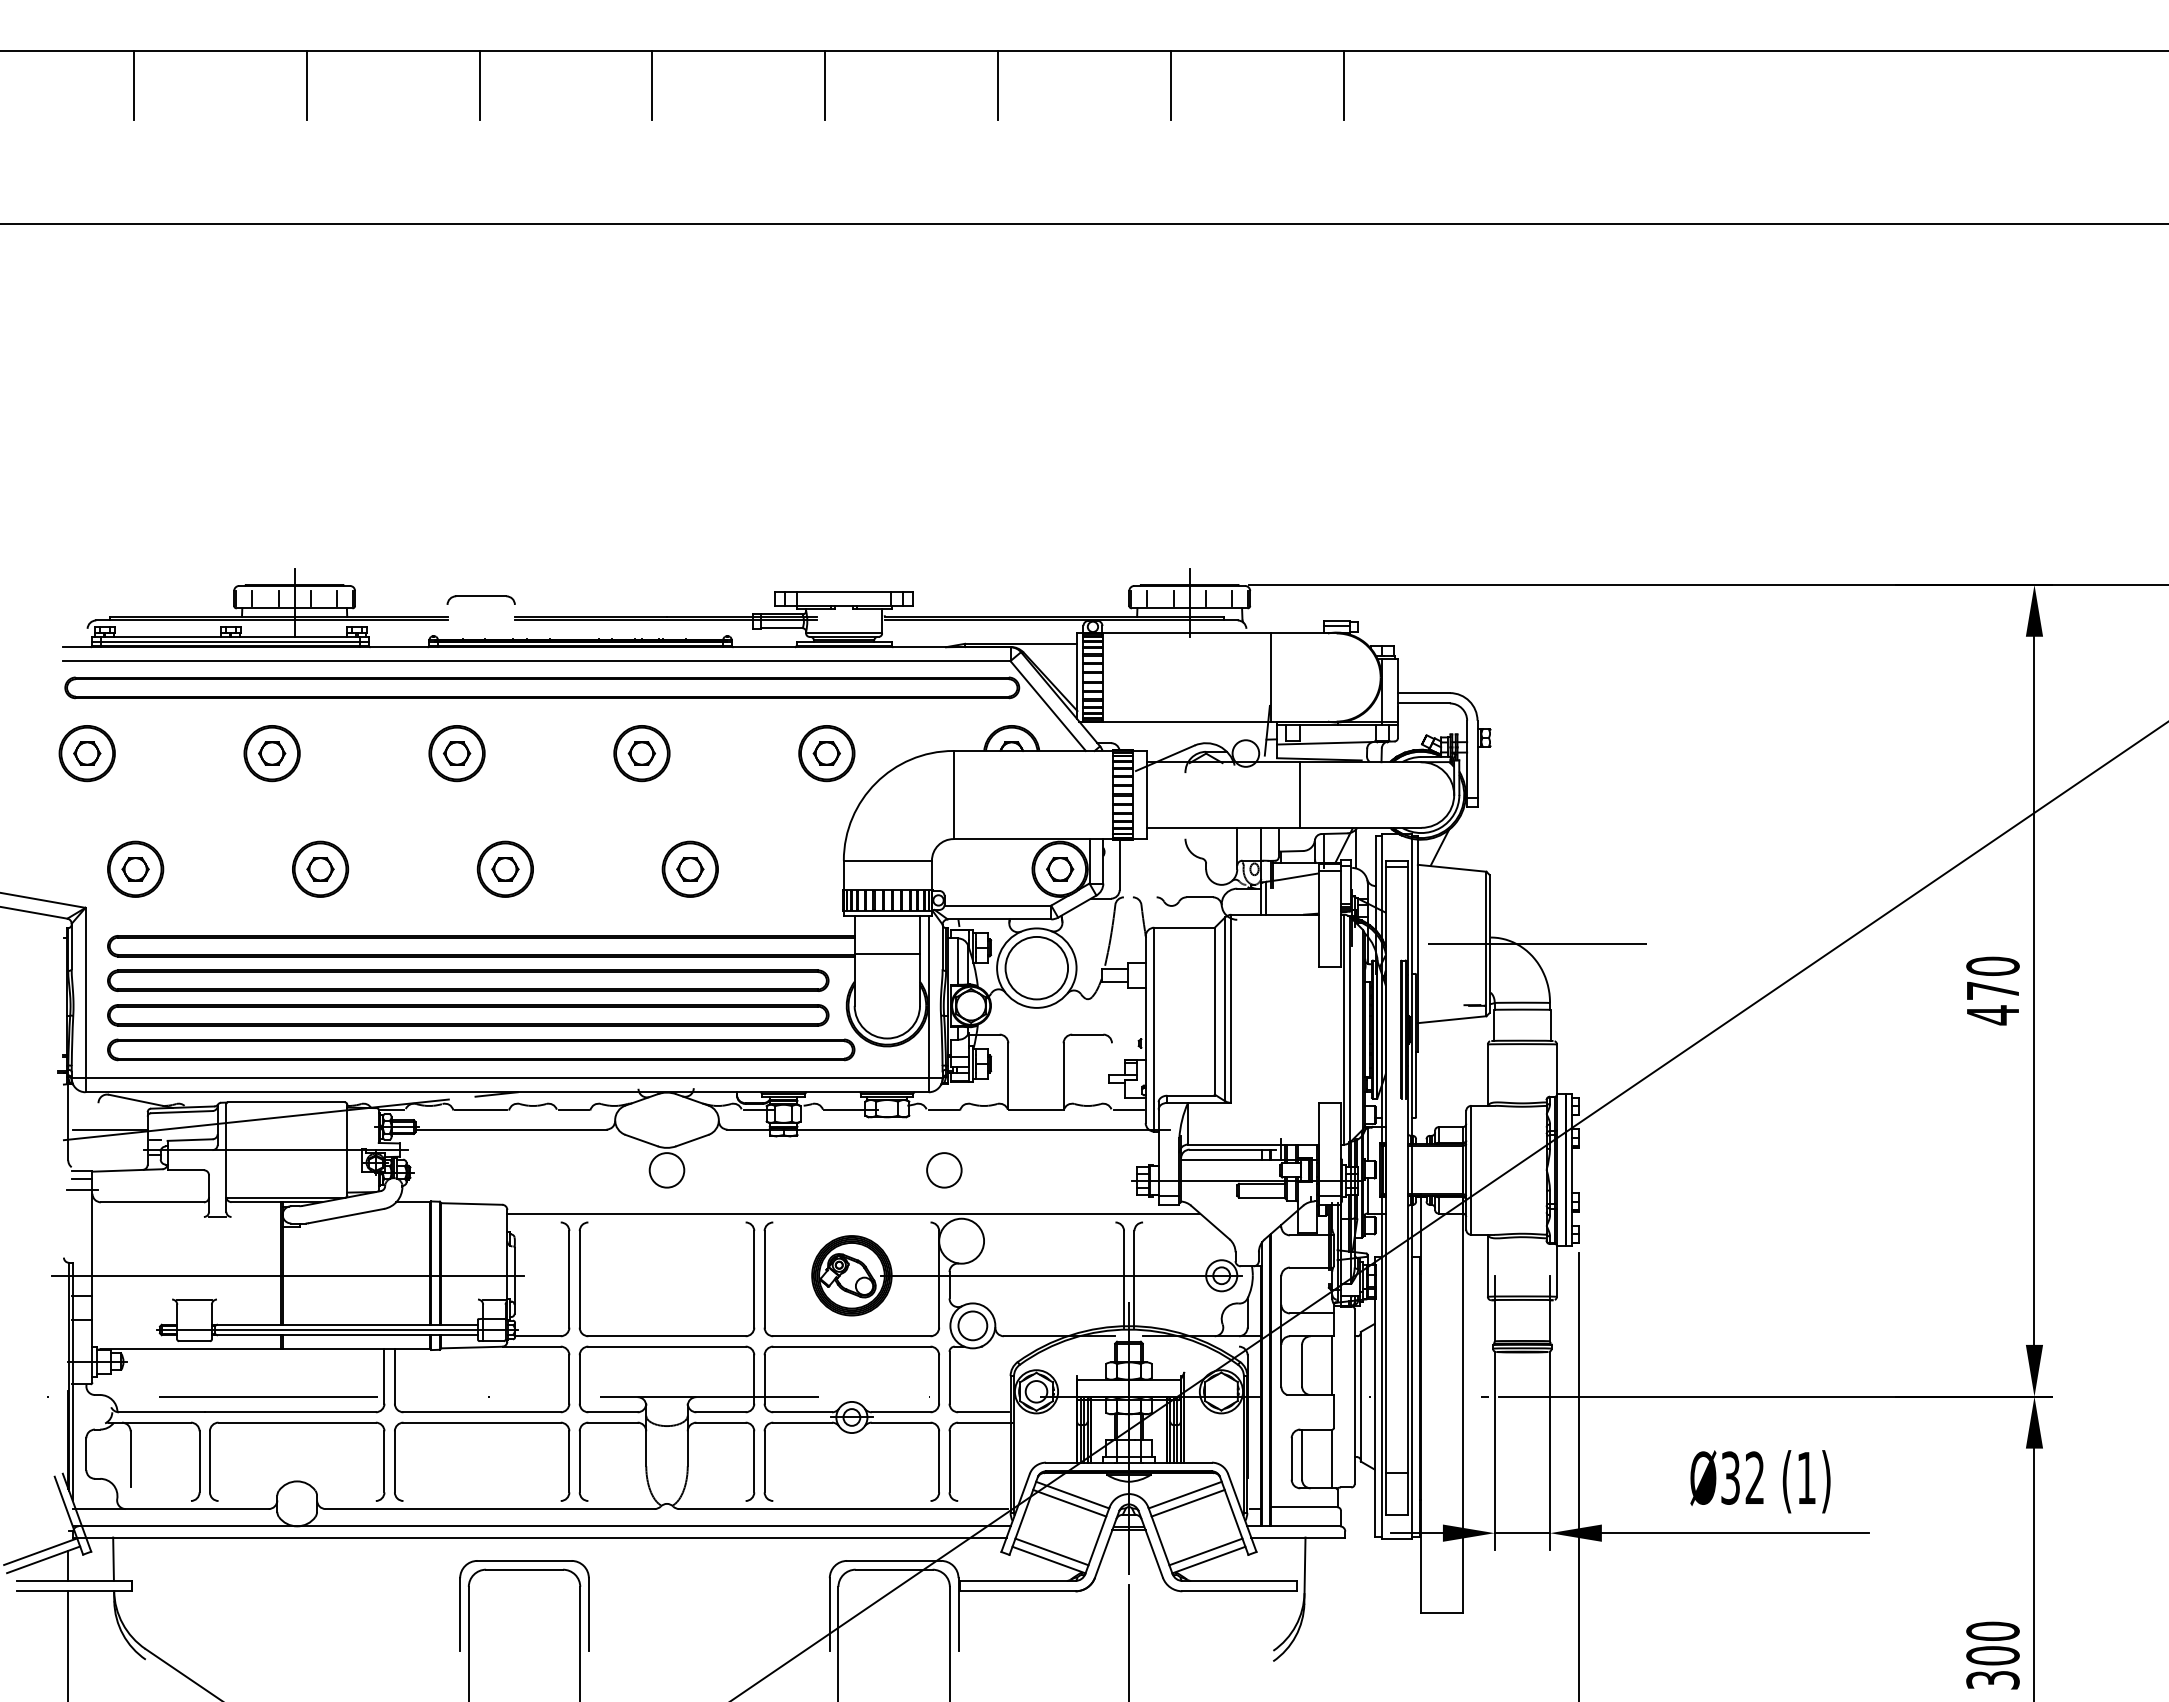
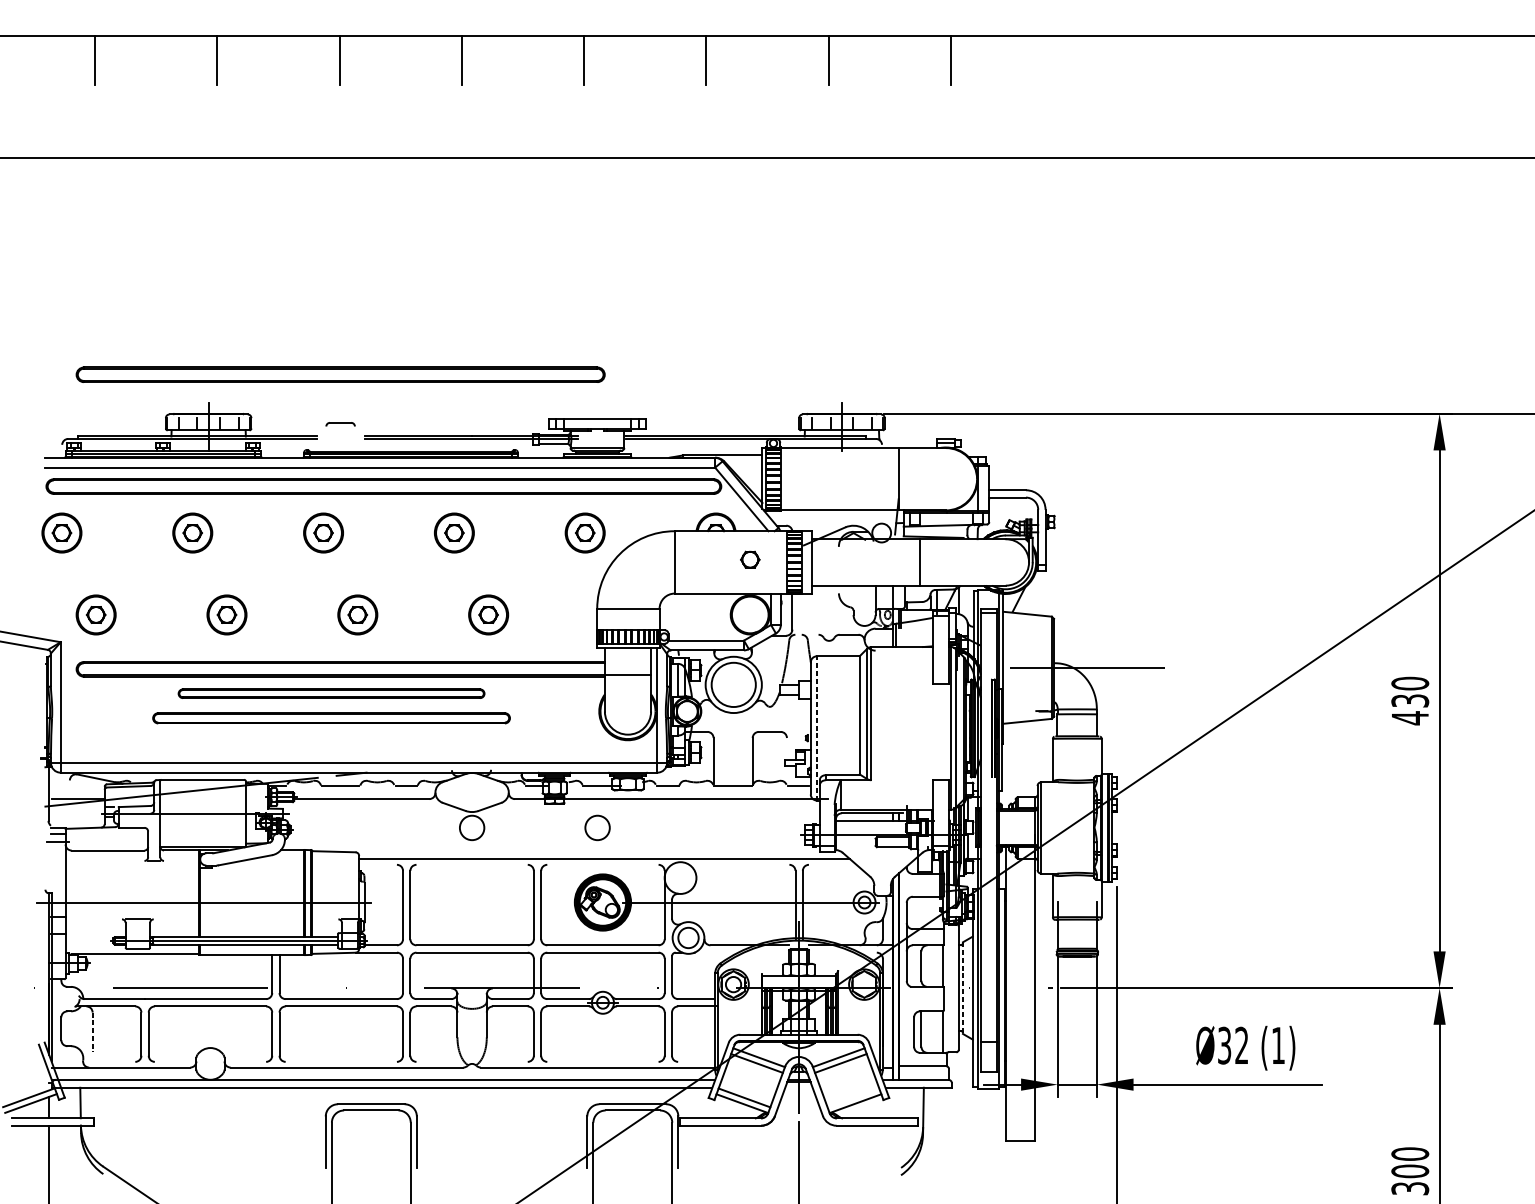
part: (480, 599) -> (340, 424), size x0.6
part: (1060, 869) -> (750, 559), moved
part: (468, 980) -> (331, 693), size x0.6
text: (1992, 990) -> (1409, 700), 470 -> 430
part: (468, 1015) -> (331, 718), size x0.7
line: (1154, 1029) -> (817, 728), solid -> dashed
part: (481, 1049) -> (340, 374), moved
circle: (944, 1170) -> (597, 828), moved
line: (1360, 1396) -> (962, 987), solid -> dashed
line: (130, 1459) -> (92, 1032), solid -> dashed
line: (1205, 1551) -> (853, 1097), removed

